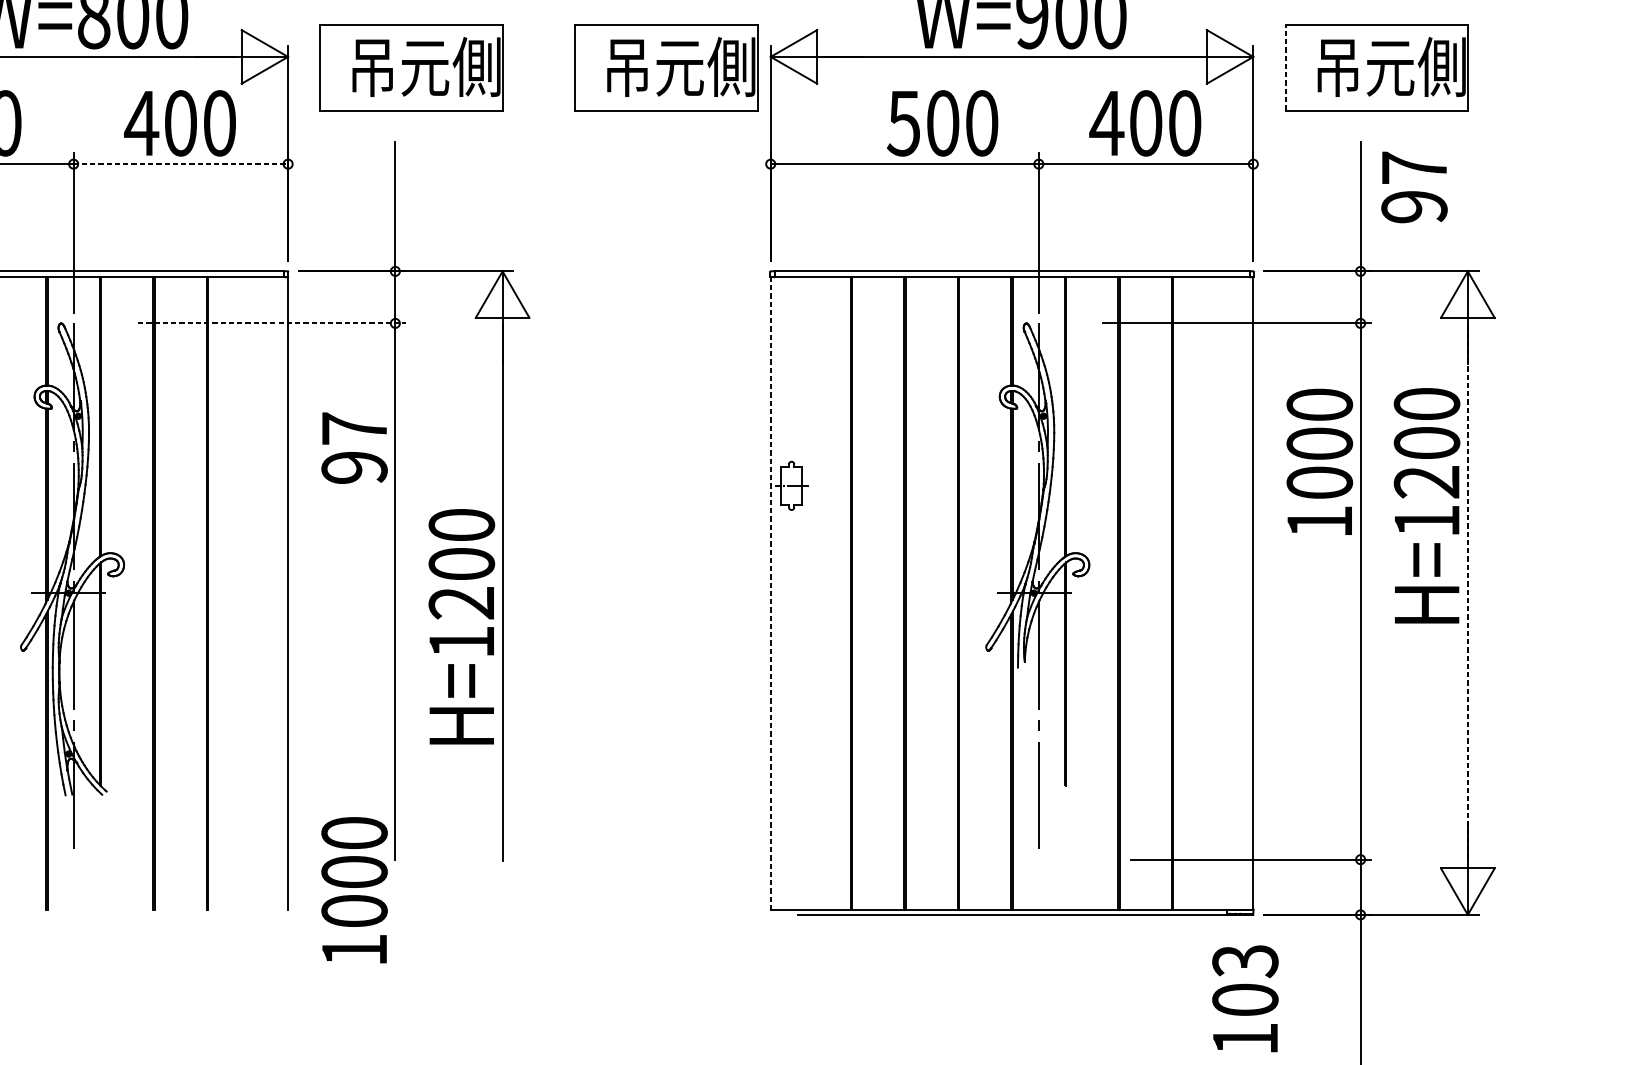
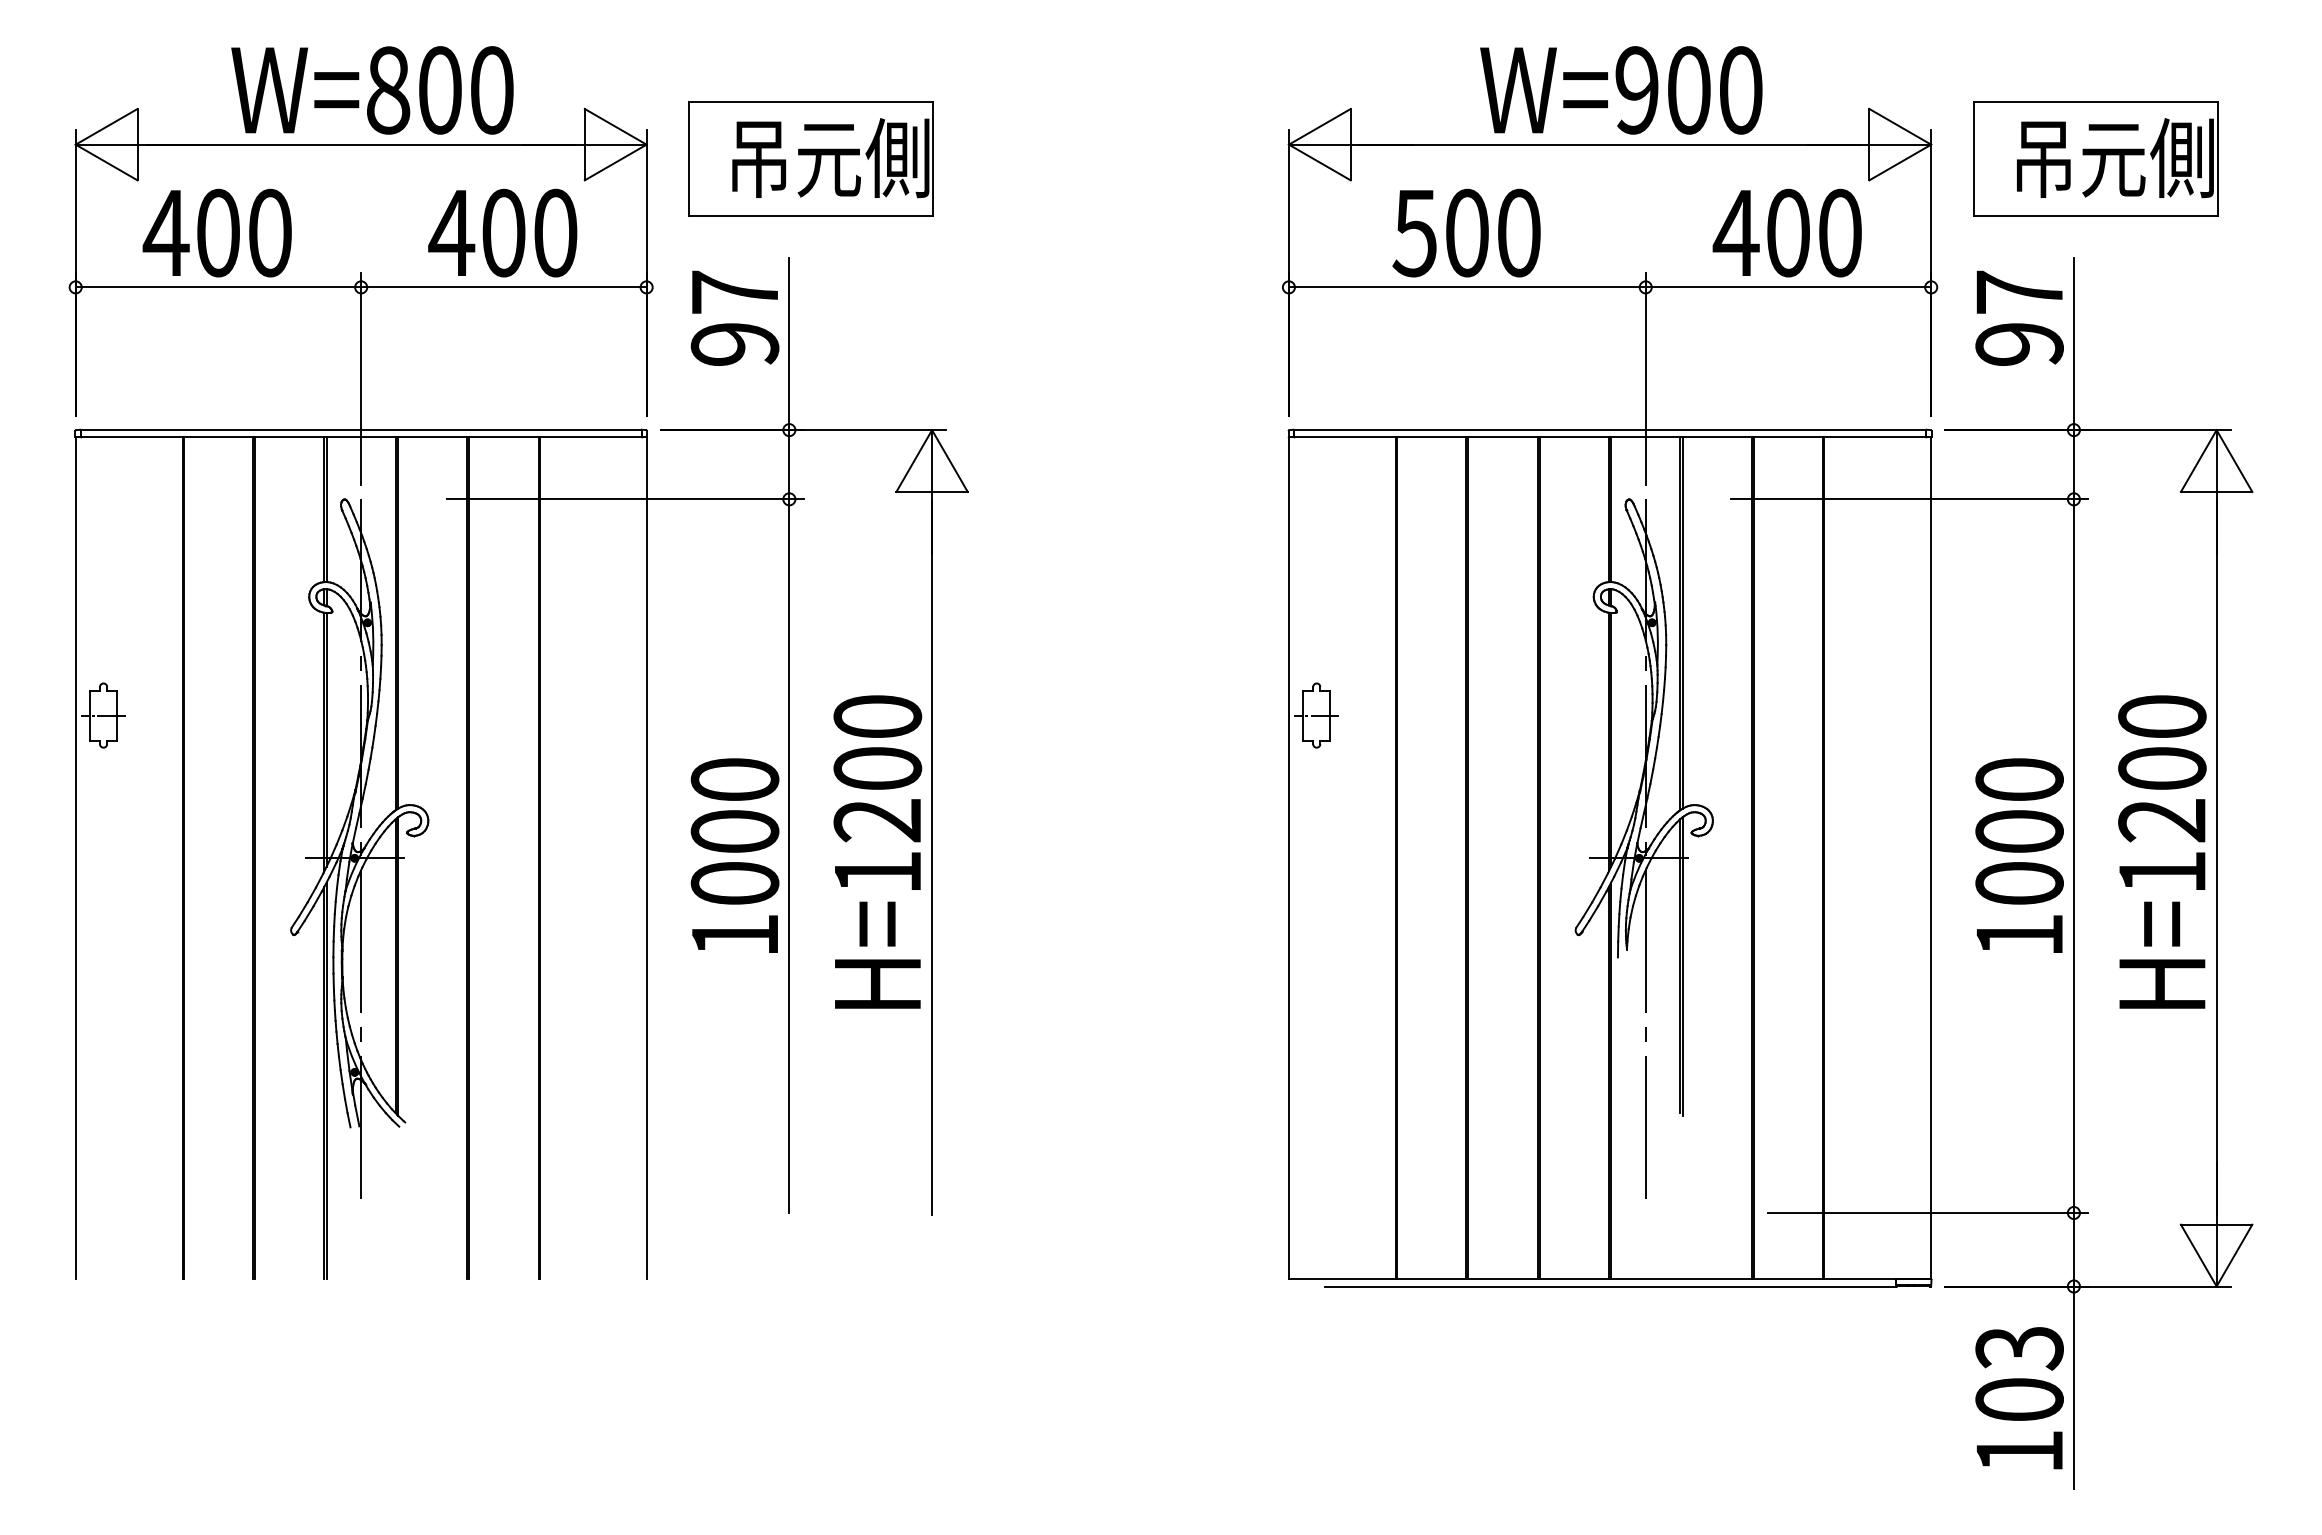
part: (665, 67) -> (1149, 158), removed
line: (1285, 67) -> (1974, 158), dashed -> solid
text: (942, 122) -> (1466, 232), moved
line: (180, 164) -> (503, 287), dashed -> solid
text: (1414, 186) -> (2019, 317), moved
line: (272, 323) -> (625, 499), dashed -> solid
text: (354, 447) -> (734, 317), moved
text: (1319, 461) -> (2019, 855), moved
text: (1427, 505) -> (2162, 851), moved
line: (770, 593) -> (1288, 858), dashed -> solid
line: (1467, 593) -> (2216, 858), dashed -> solid
text: (461, 626) -> (877, 851), moved
text: (354, 890) -> (734, 855), moved
text: (1245, 999) -> (2019, 1398), moved

